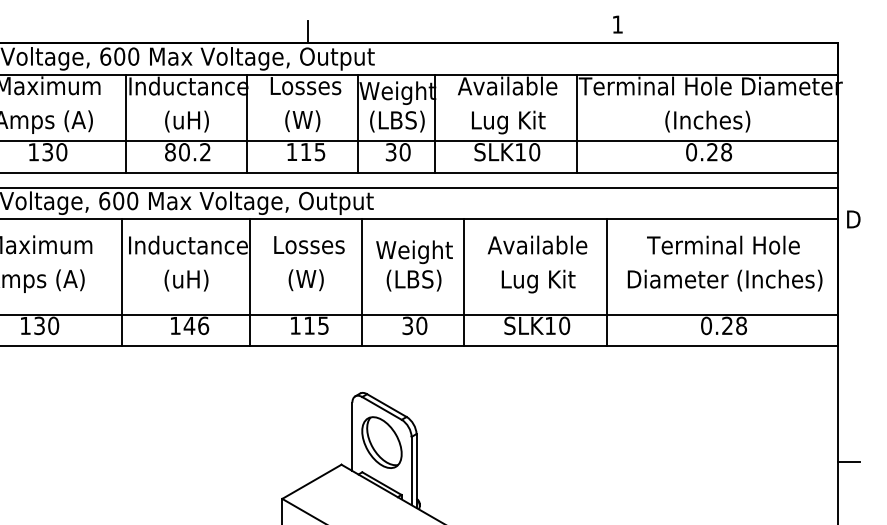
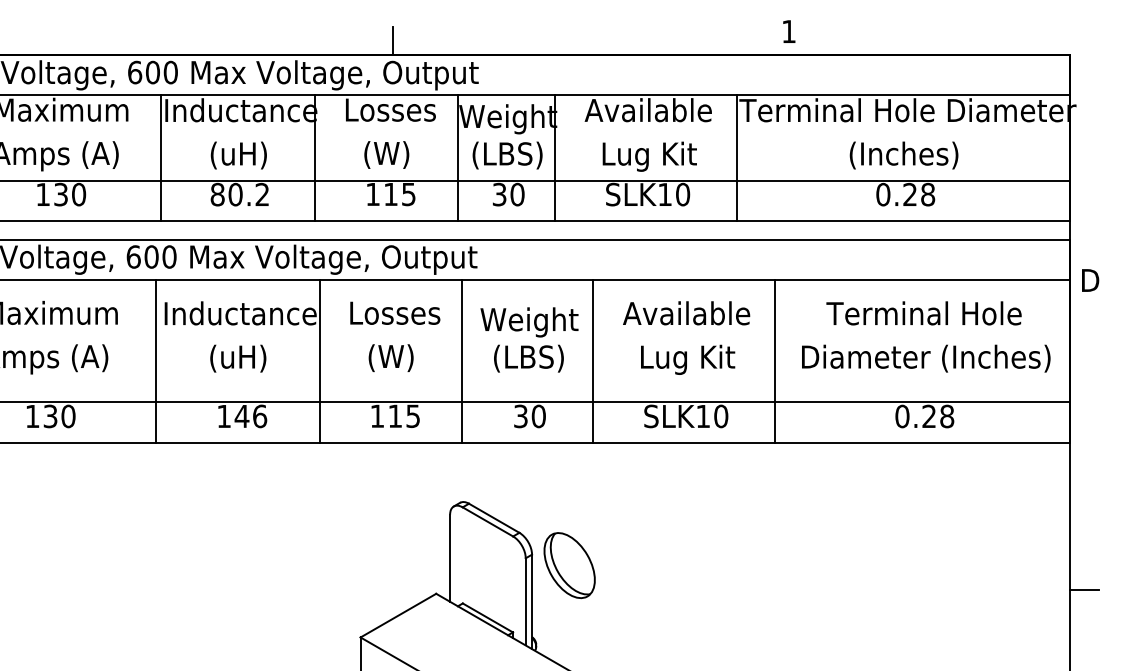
part: (381, 442) -> (569, 565), moved

